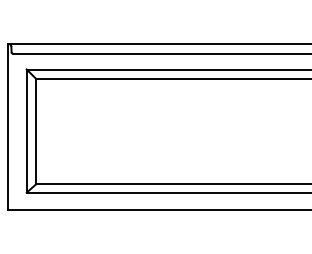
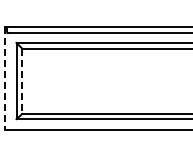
line: (8, 127) -> (5, 78), solid -> dashed
line: (36, 131) -> (22, 81), solid -> dashed

